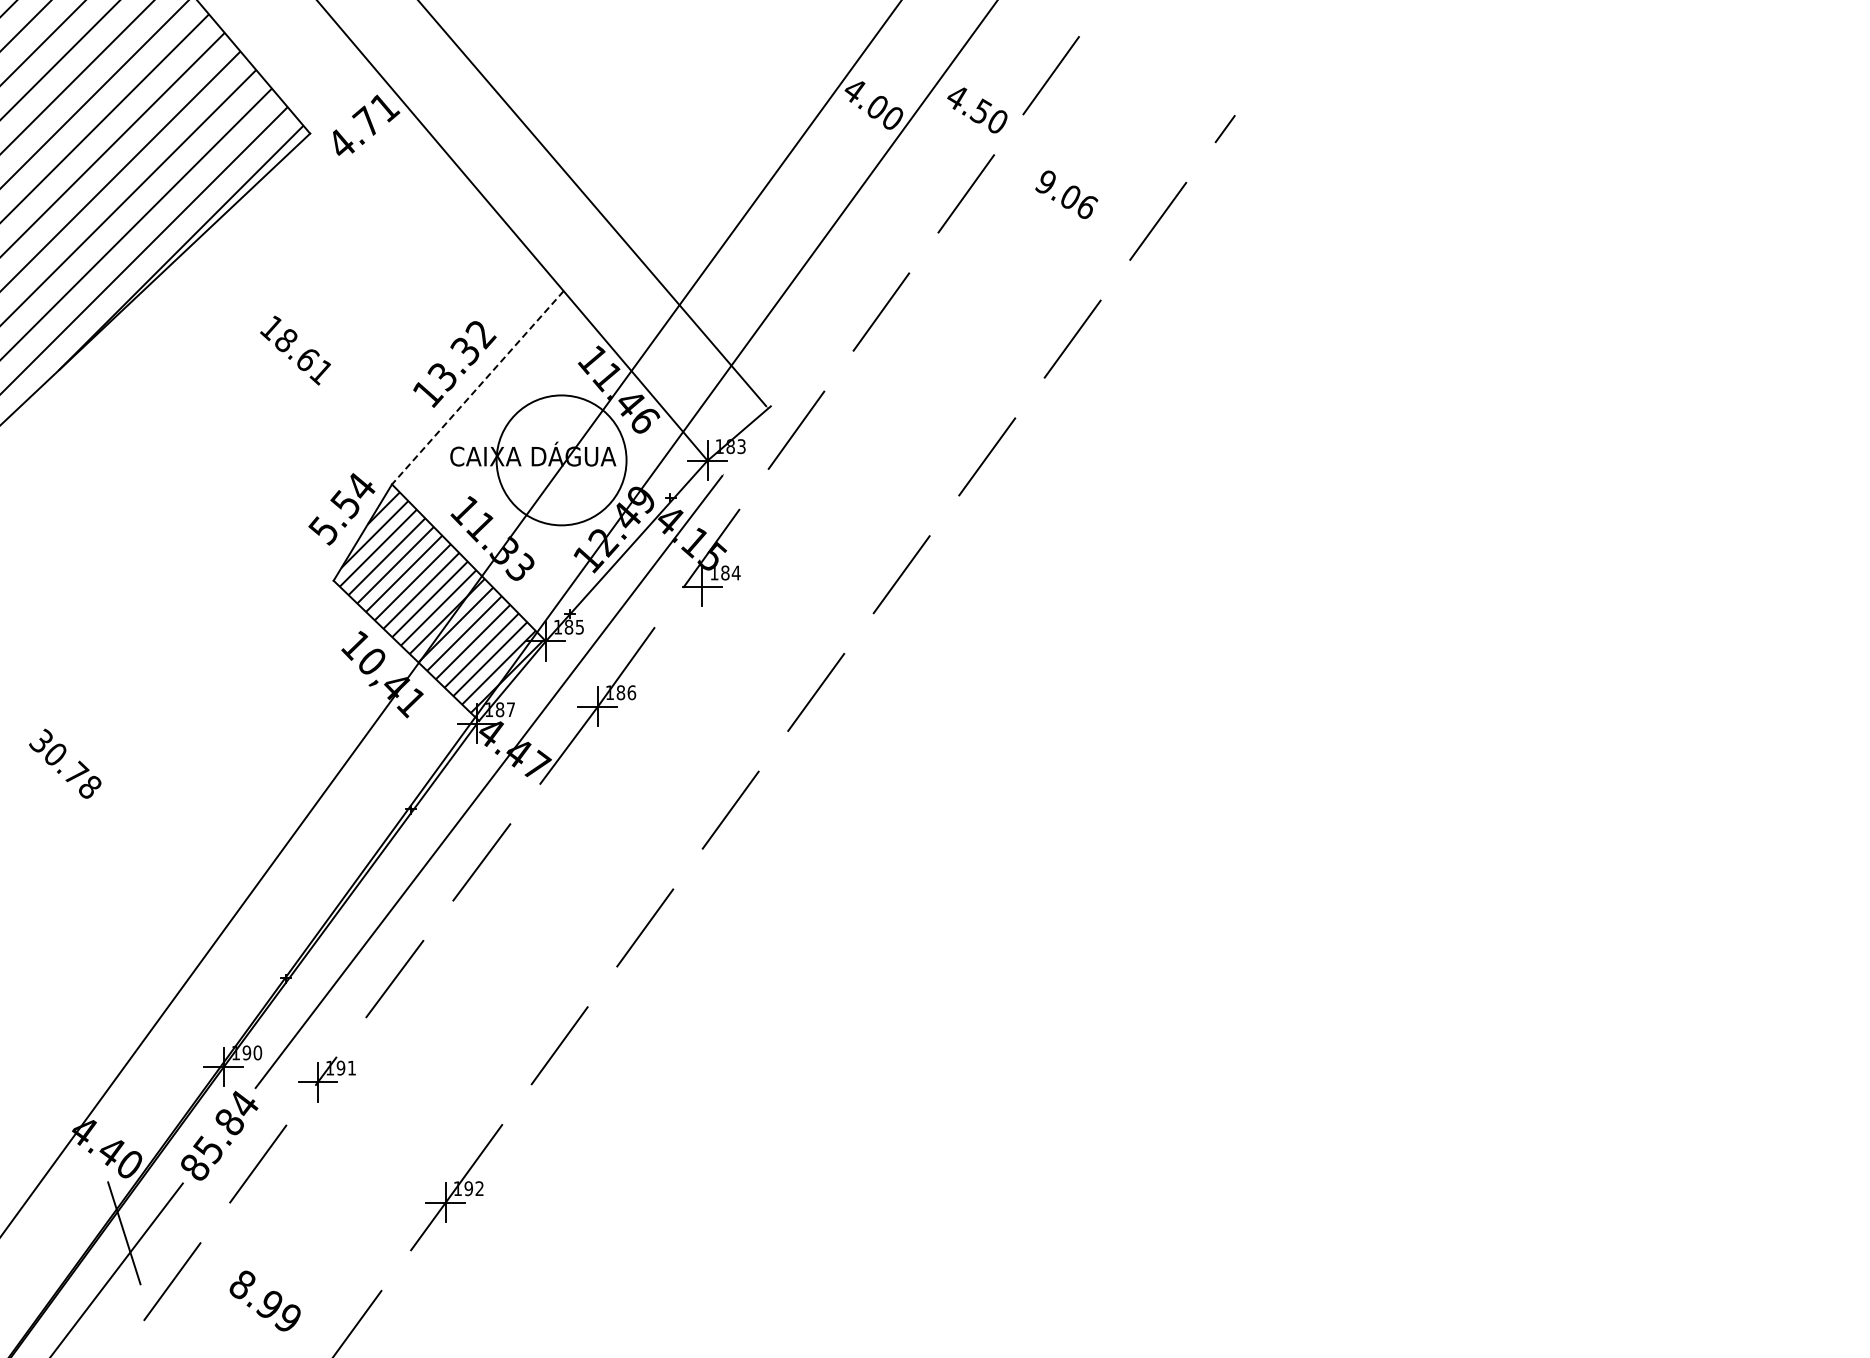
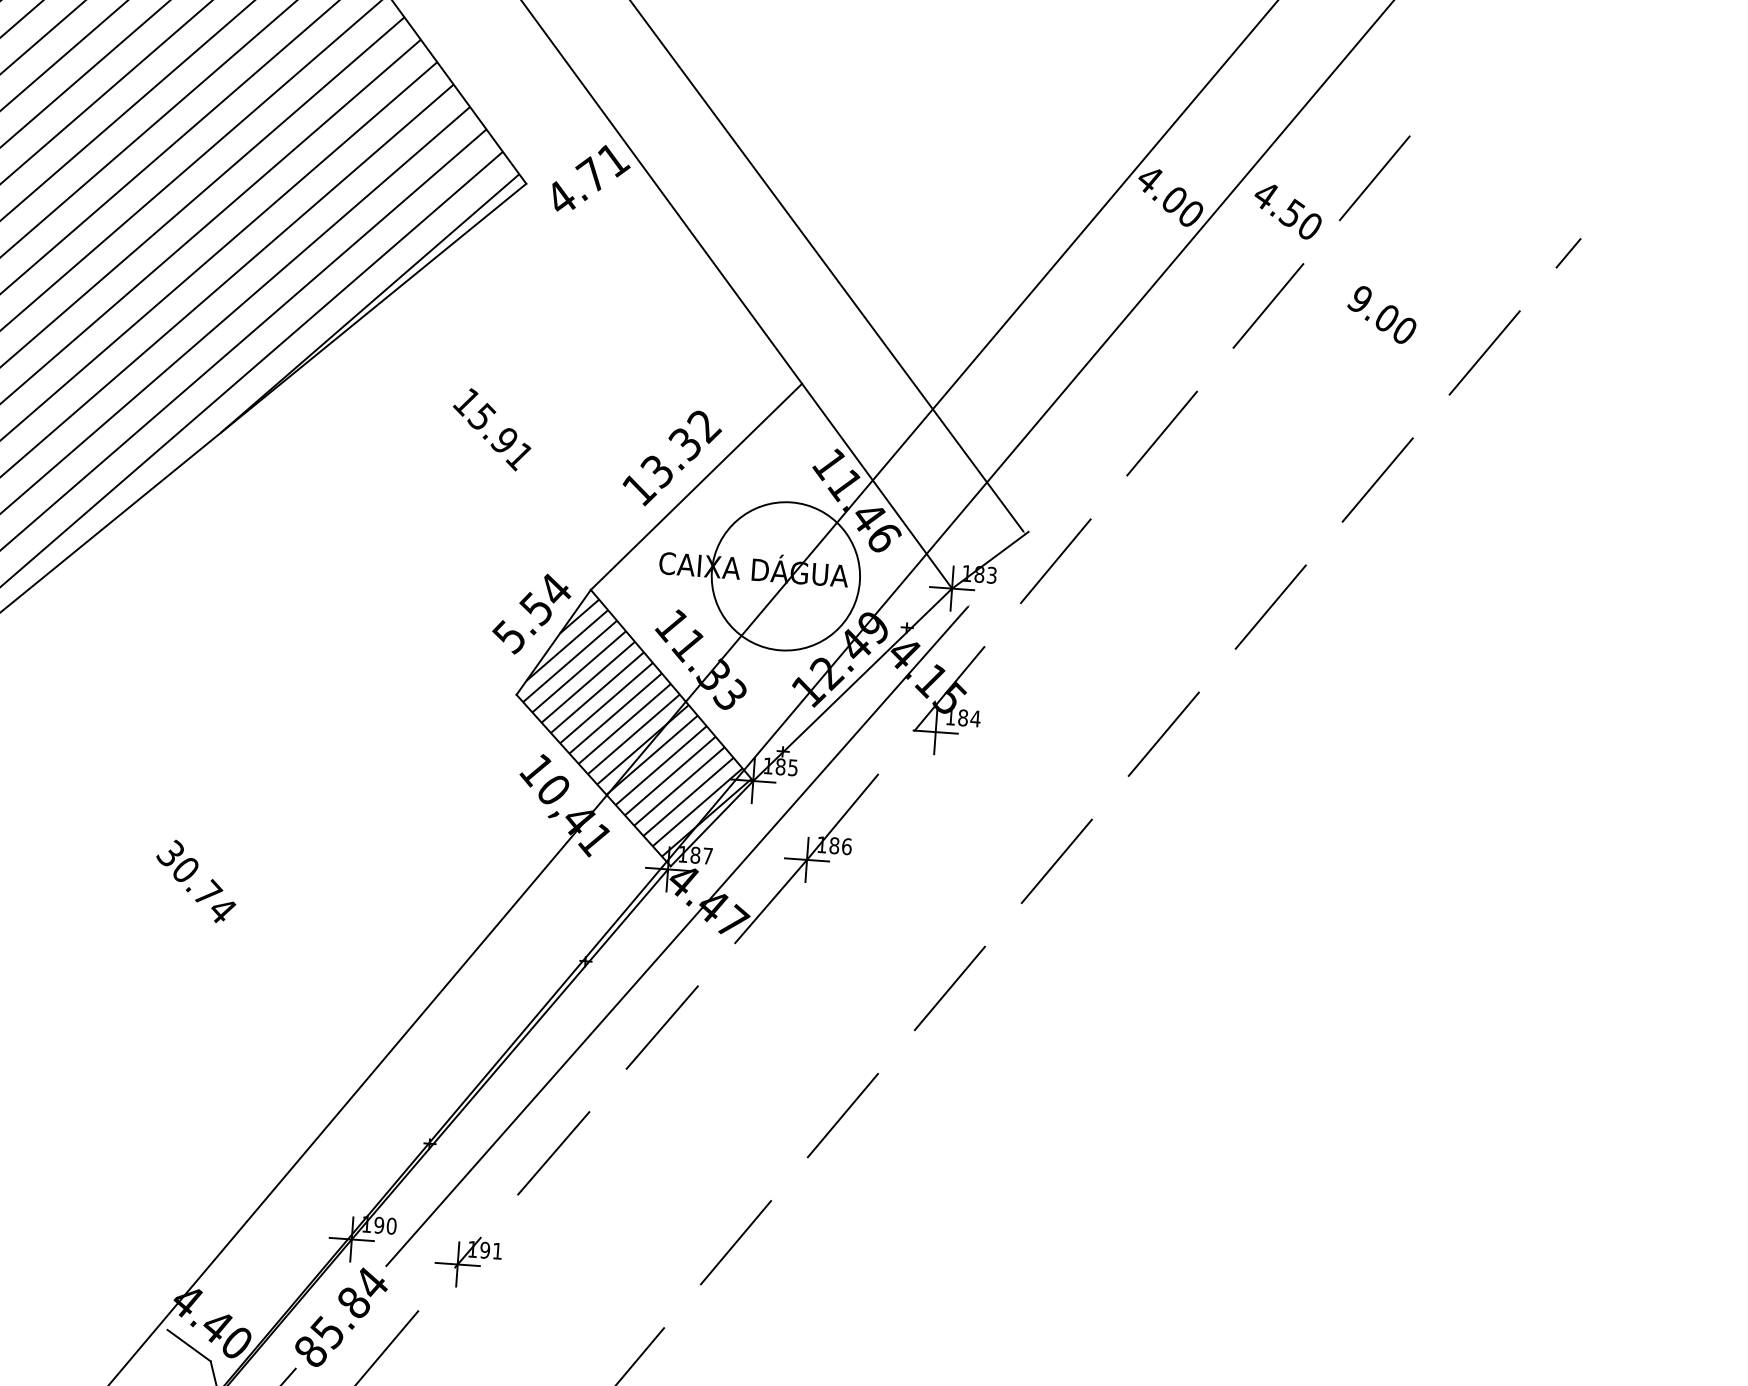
text: (1087, 206) -> (1405, 330), 9.06 -> 9.00
text: (296, 348) -> (493, 427), 18.61 -> 15.91
line: (477, 388) -> (696, 487), dashed -> solid
text: (90, 787) -> (222, 910), 30.78 -> 30.74
line: (88, 1169) -> (189, 1345), added

